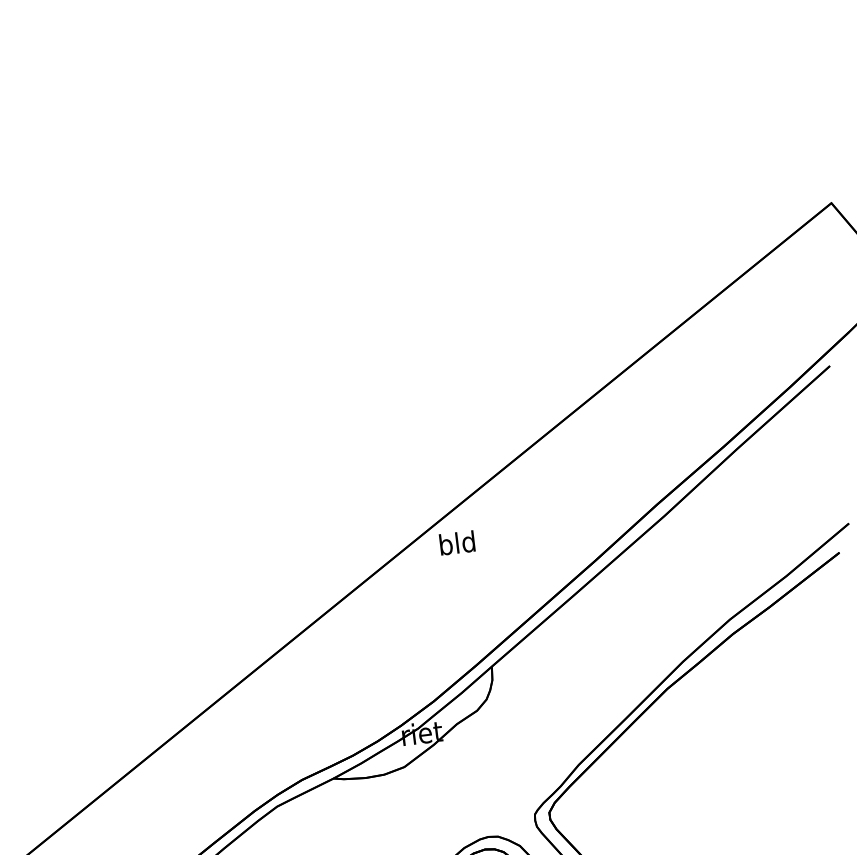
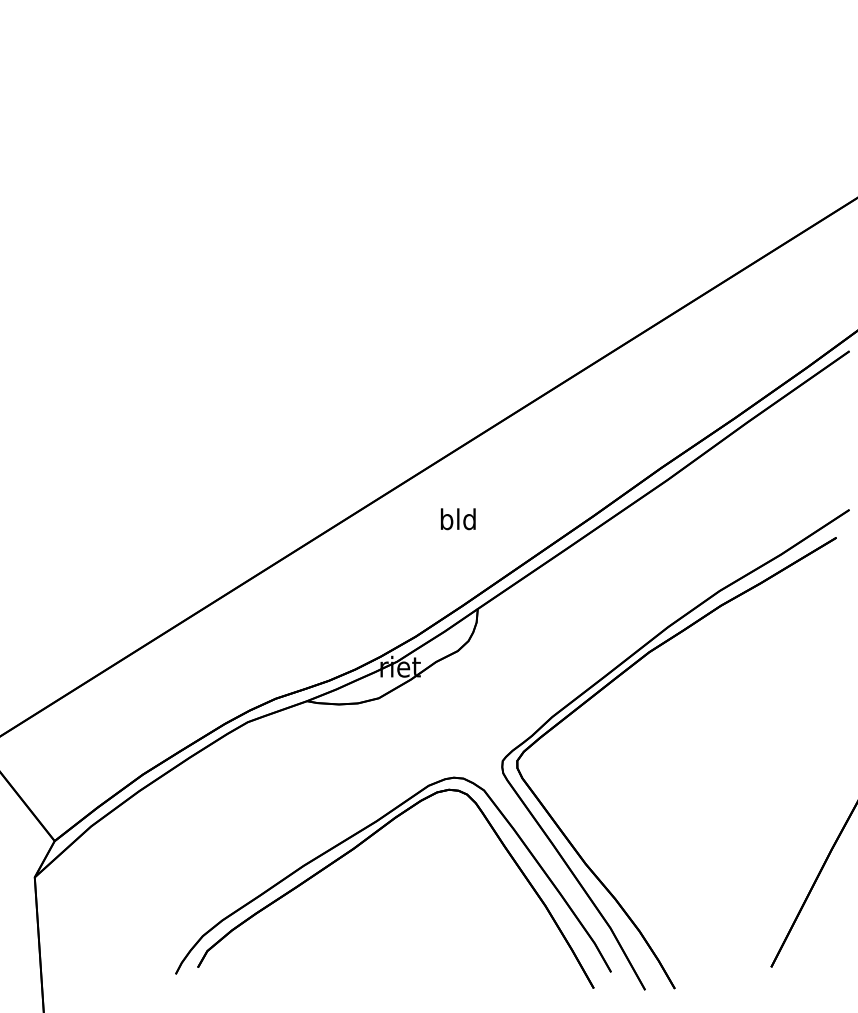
text: (457, 543) -> (458, 519), moved

